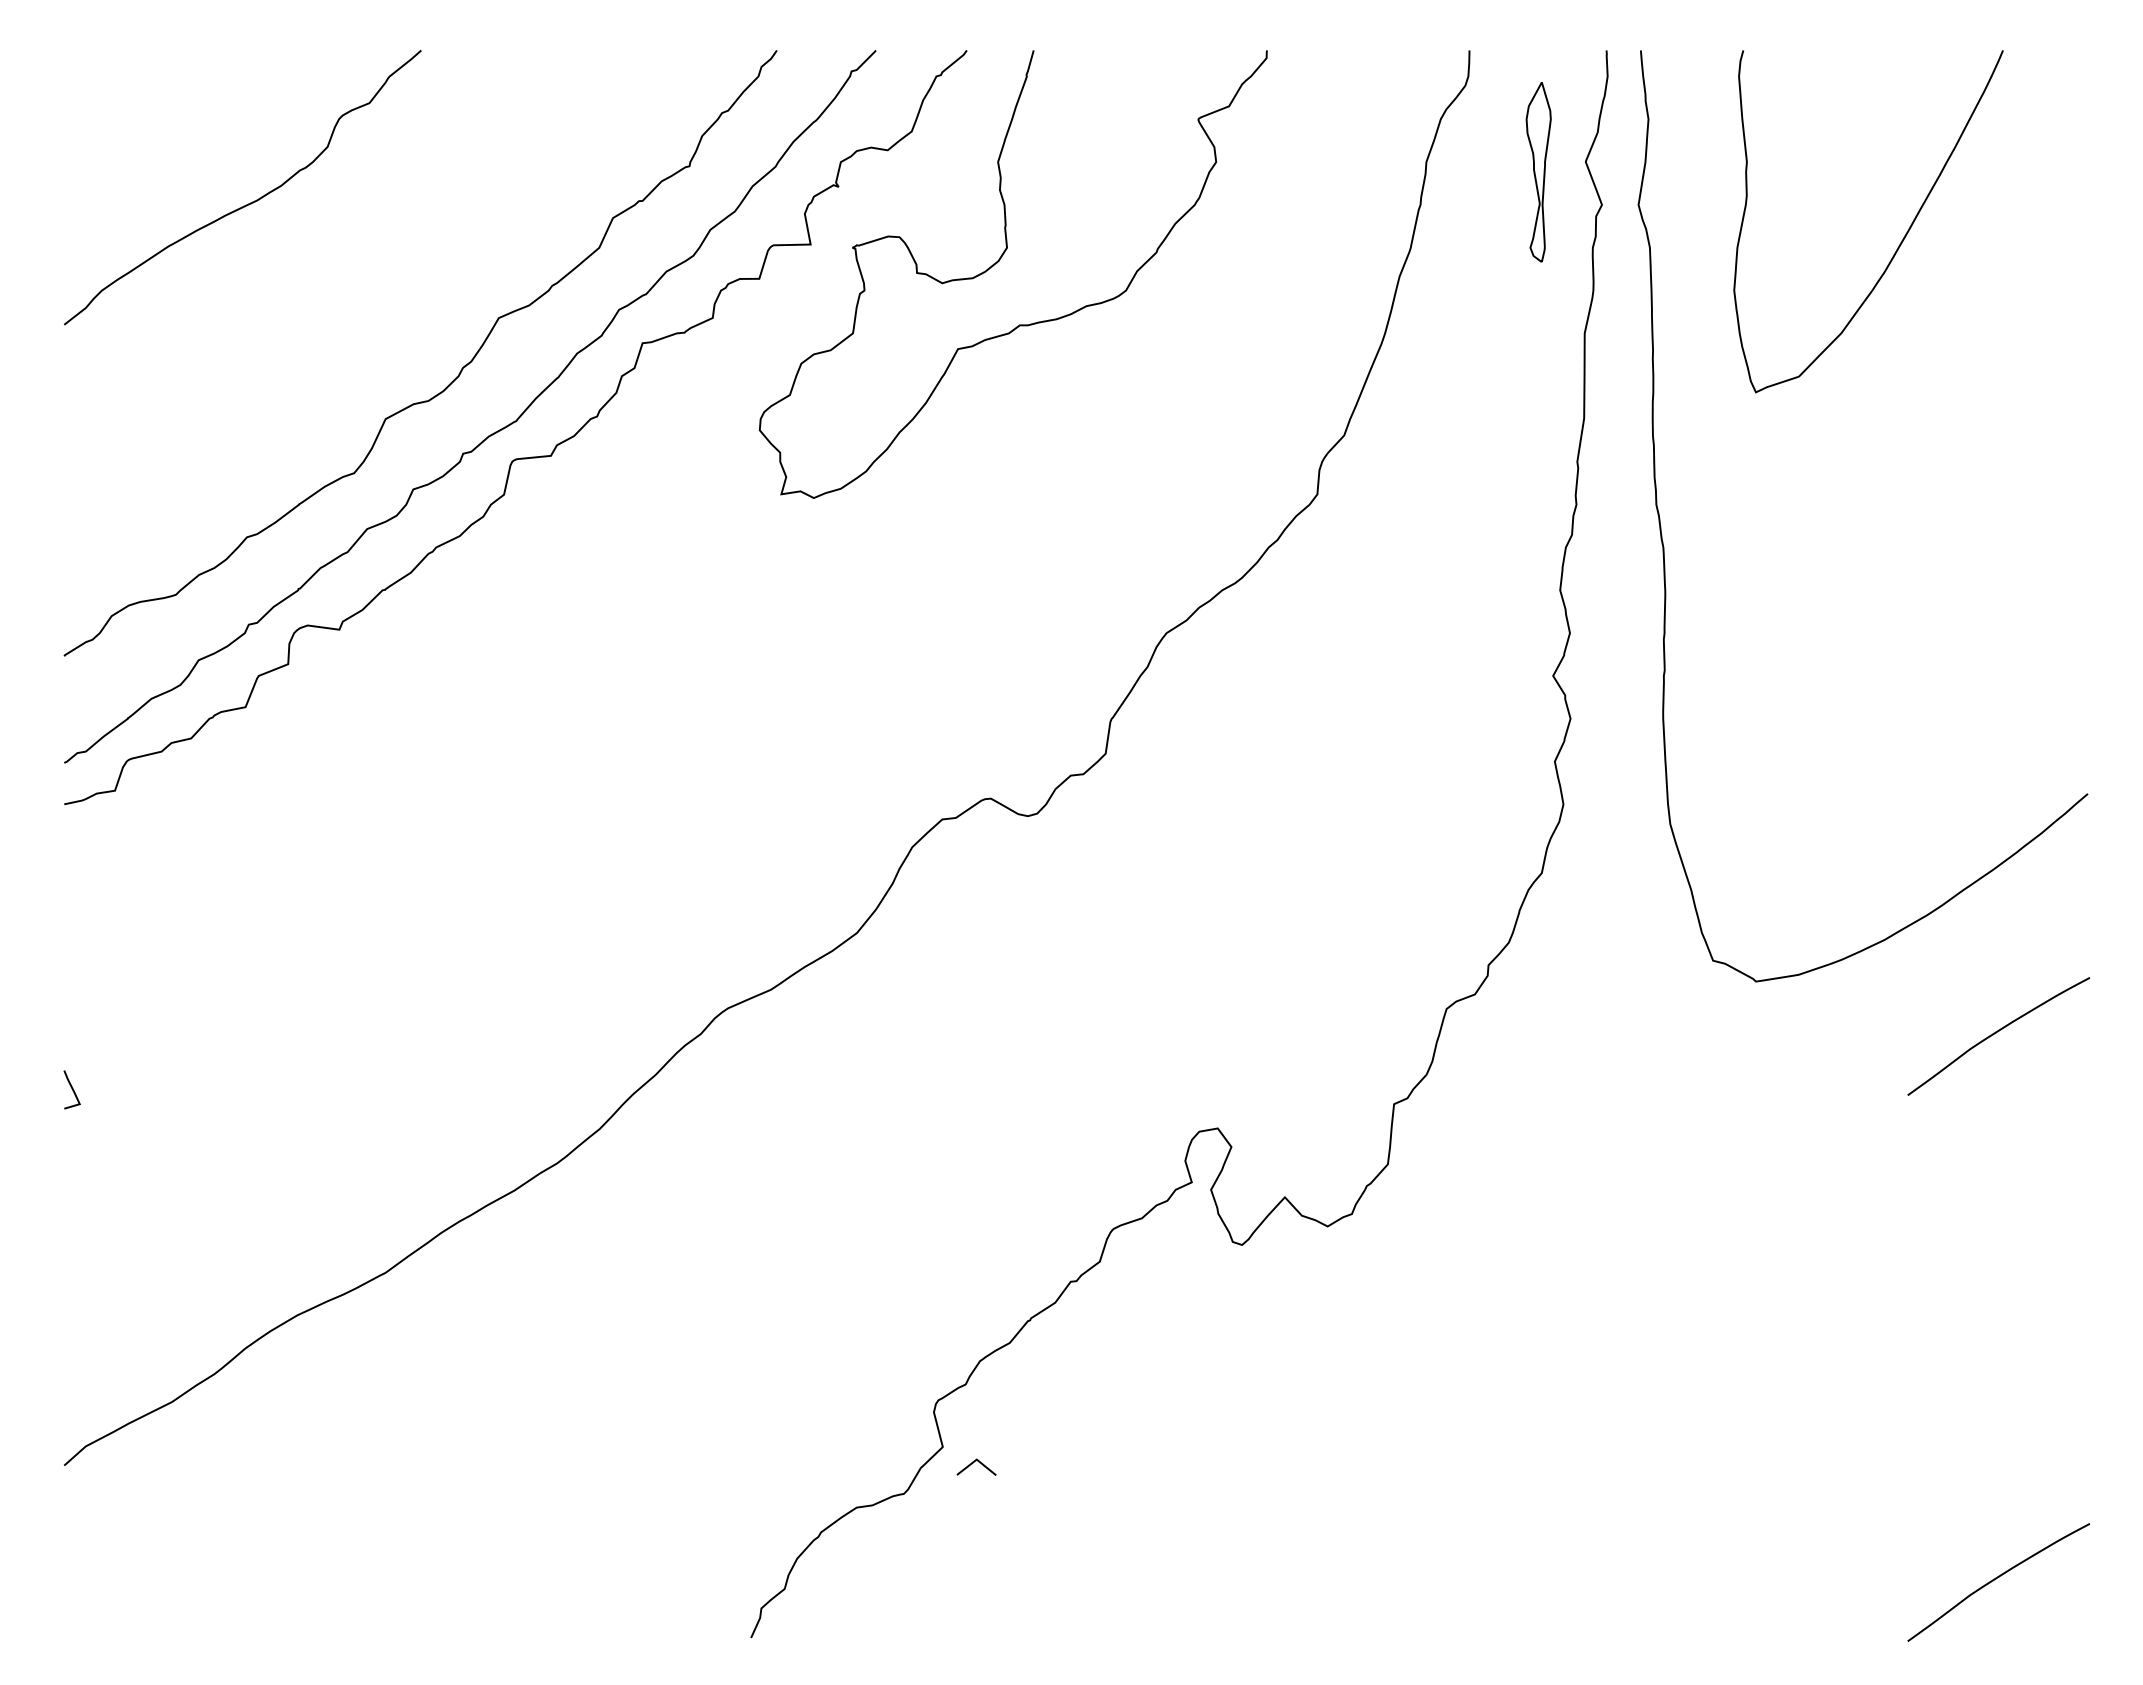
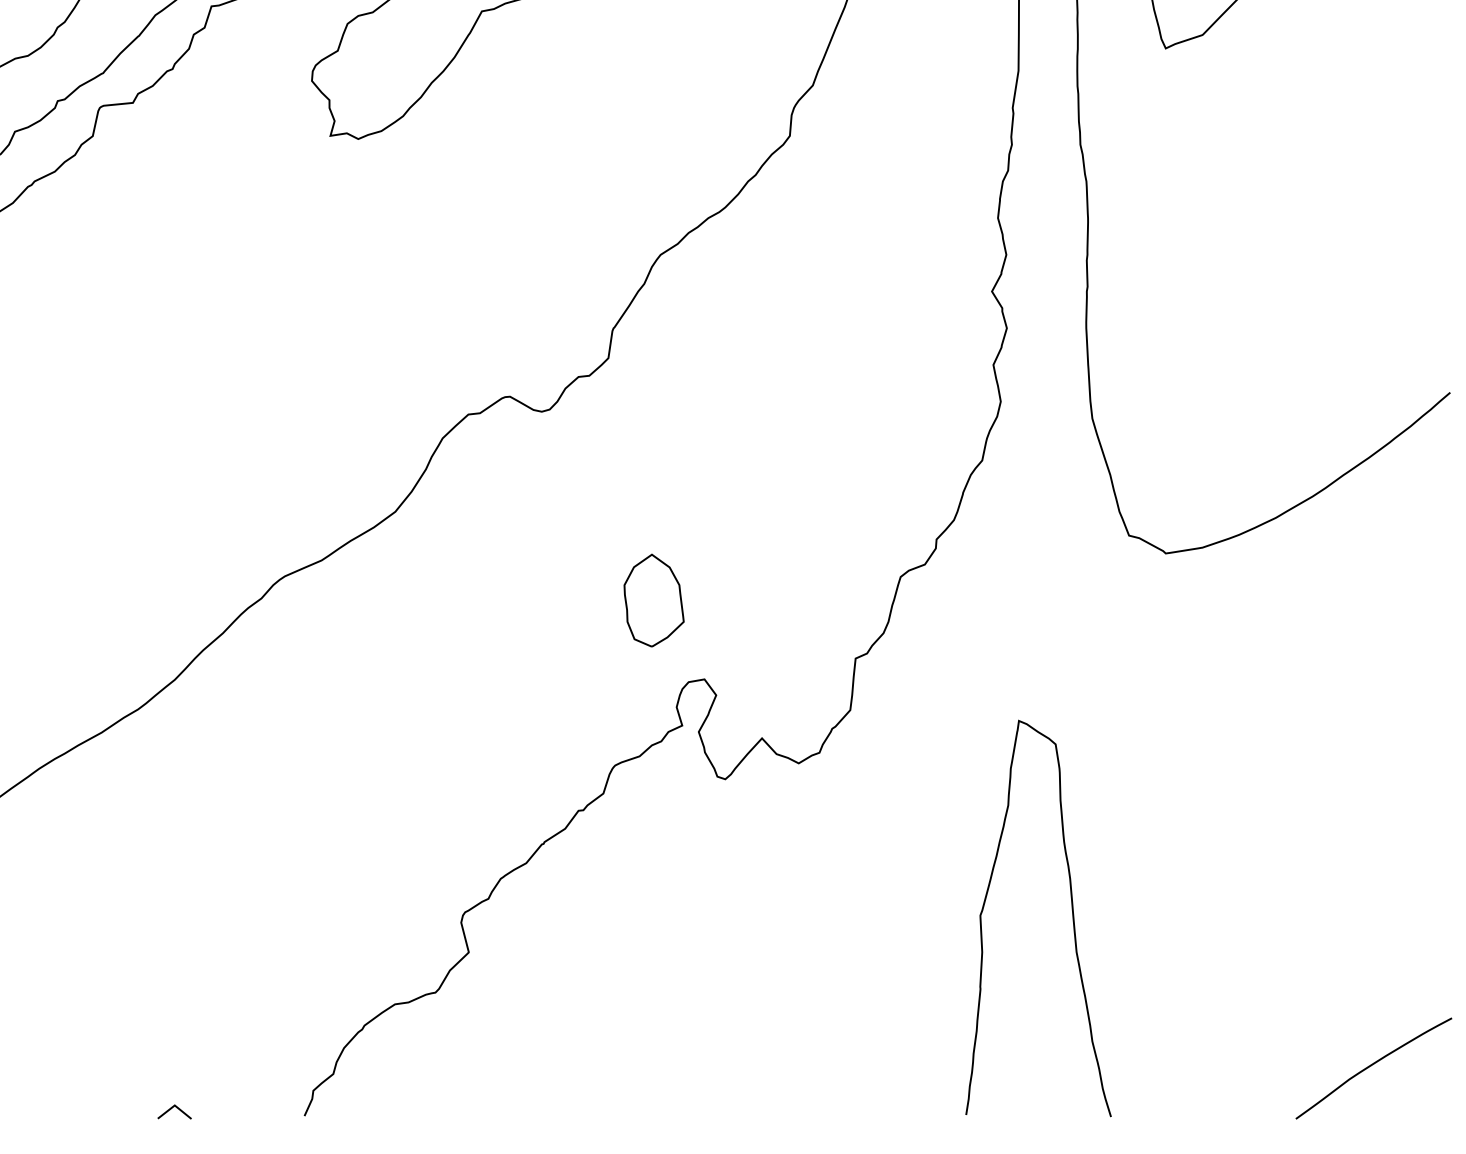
curve: (1996, 1033) -> (1371, 597), removed
part: (1158, 1036) -> (653, 600), added
curve: (1646, 1401) -> (1071, 913), added
line: (973, 1463) -> (172, 1108), moved

